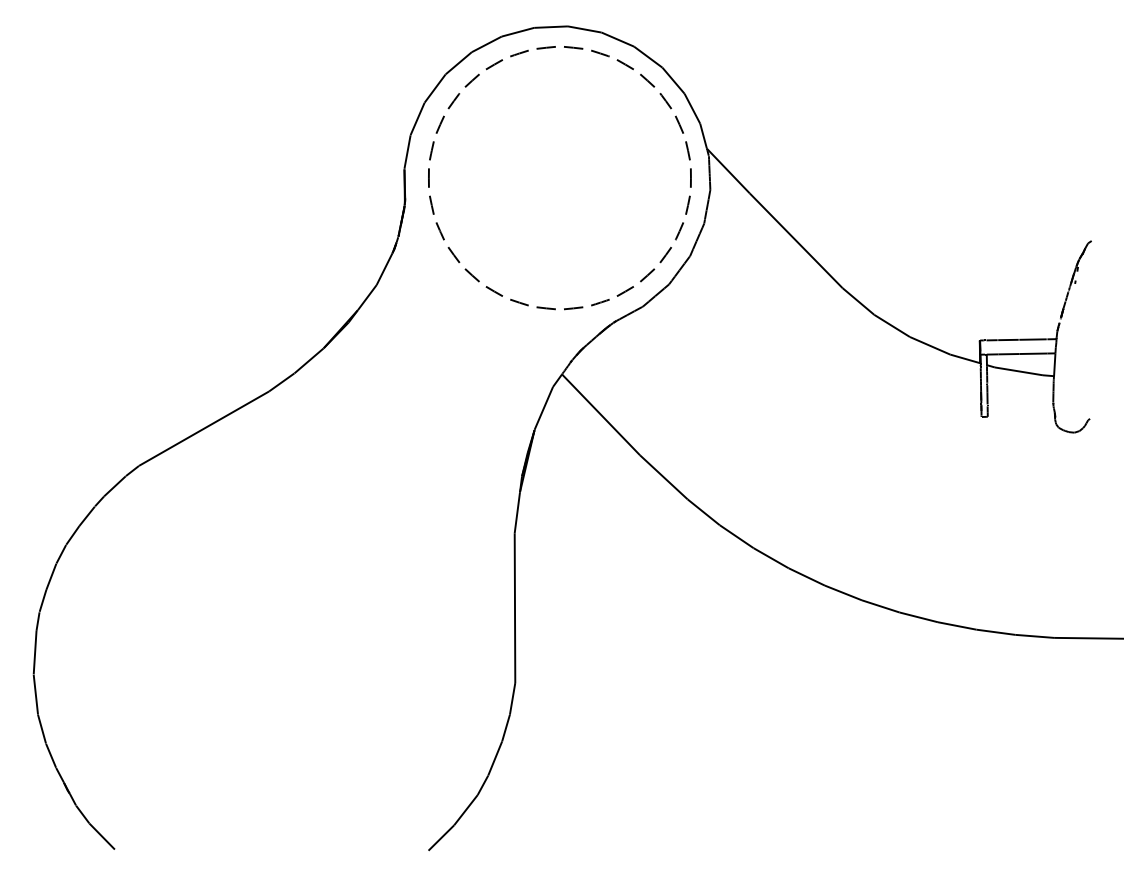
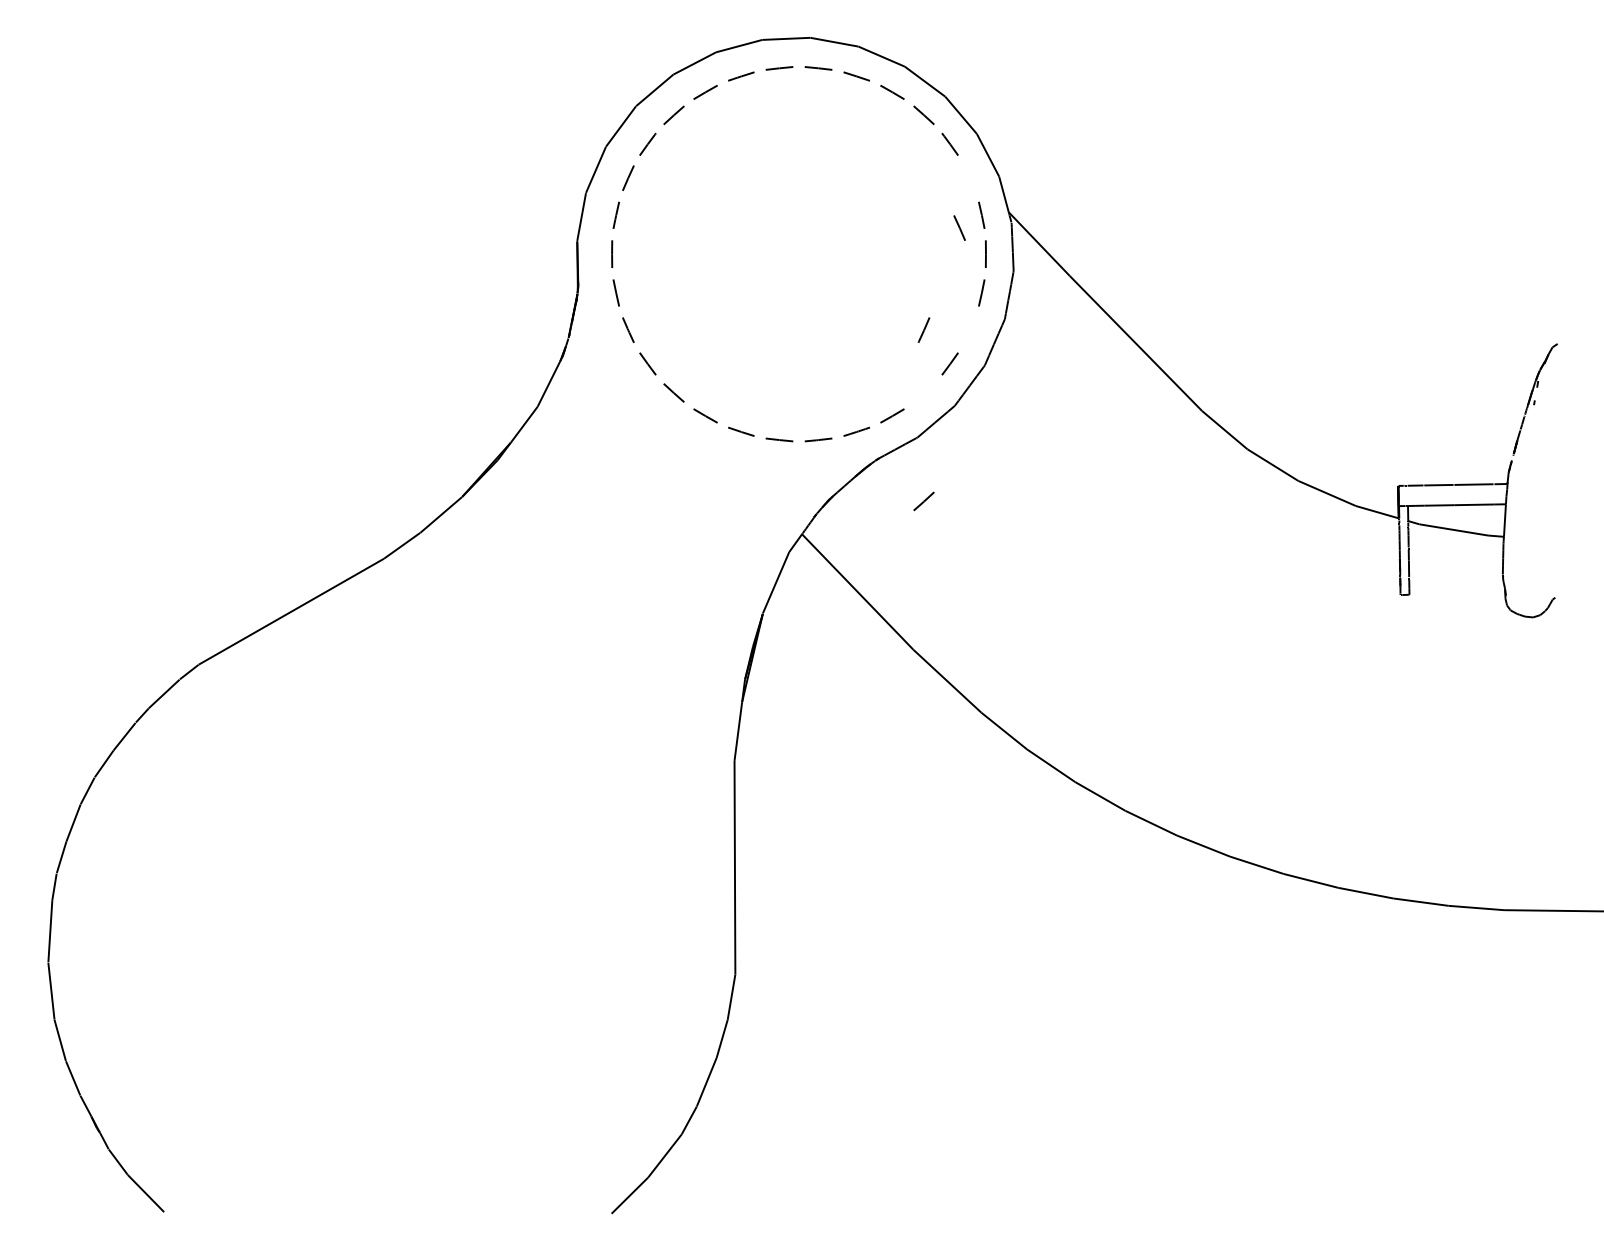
line: (679, 124) -> (959, 227), moved
line: (679, 231) -> (923, 330), moved
line: (647, 275) -> (923, 501), moved

